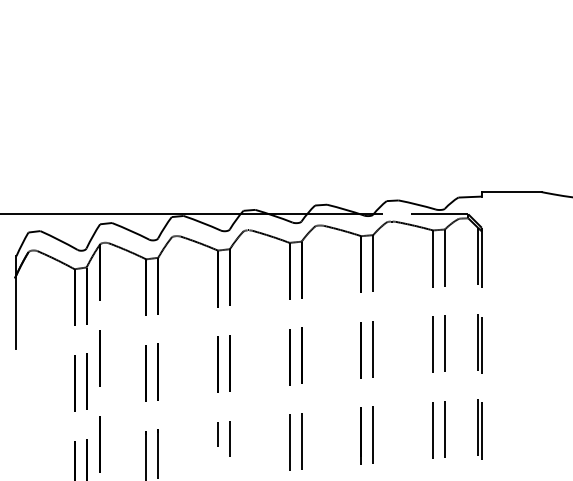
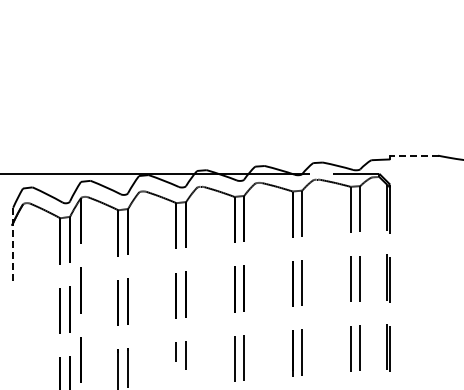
line: (510, 191) -> (413, 155), solid -> dashed
line: (16, 302) -> (13, 245), solid -> dashed

